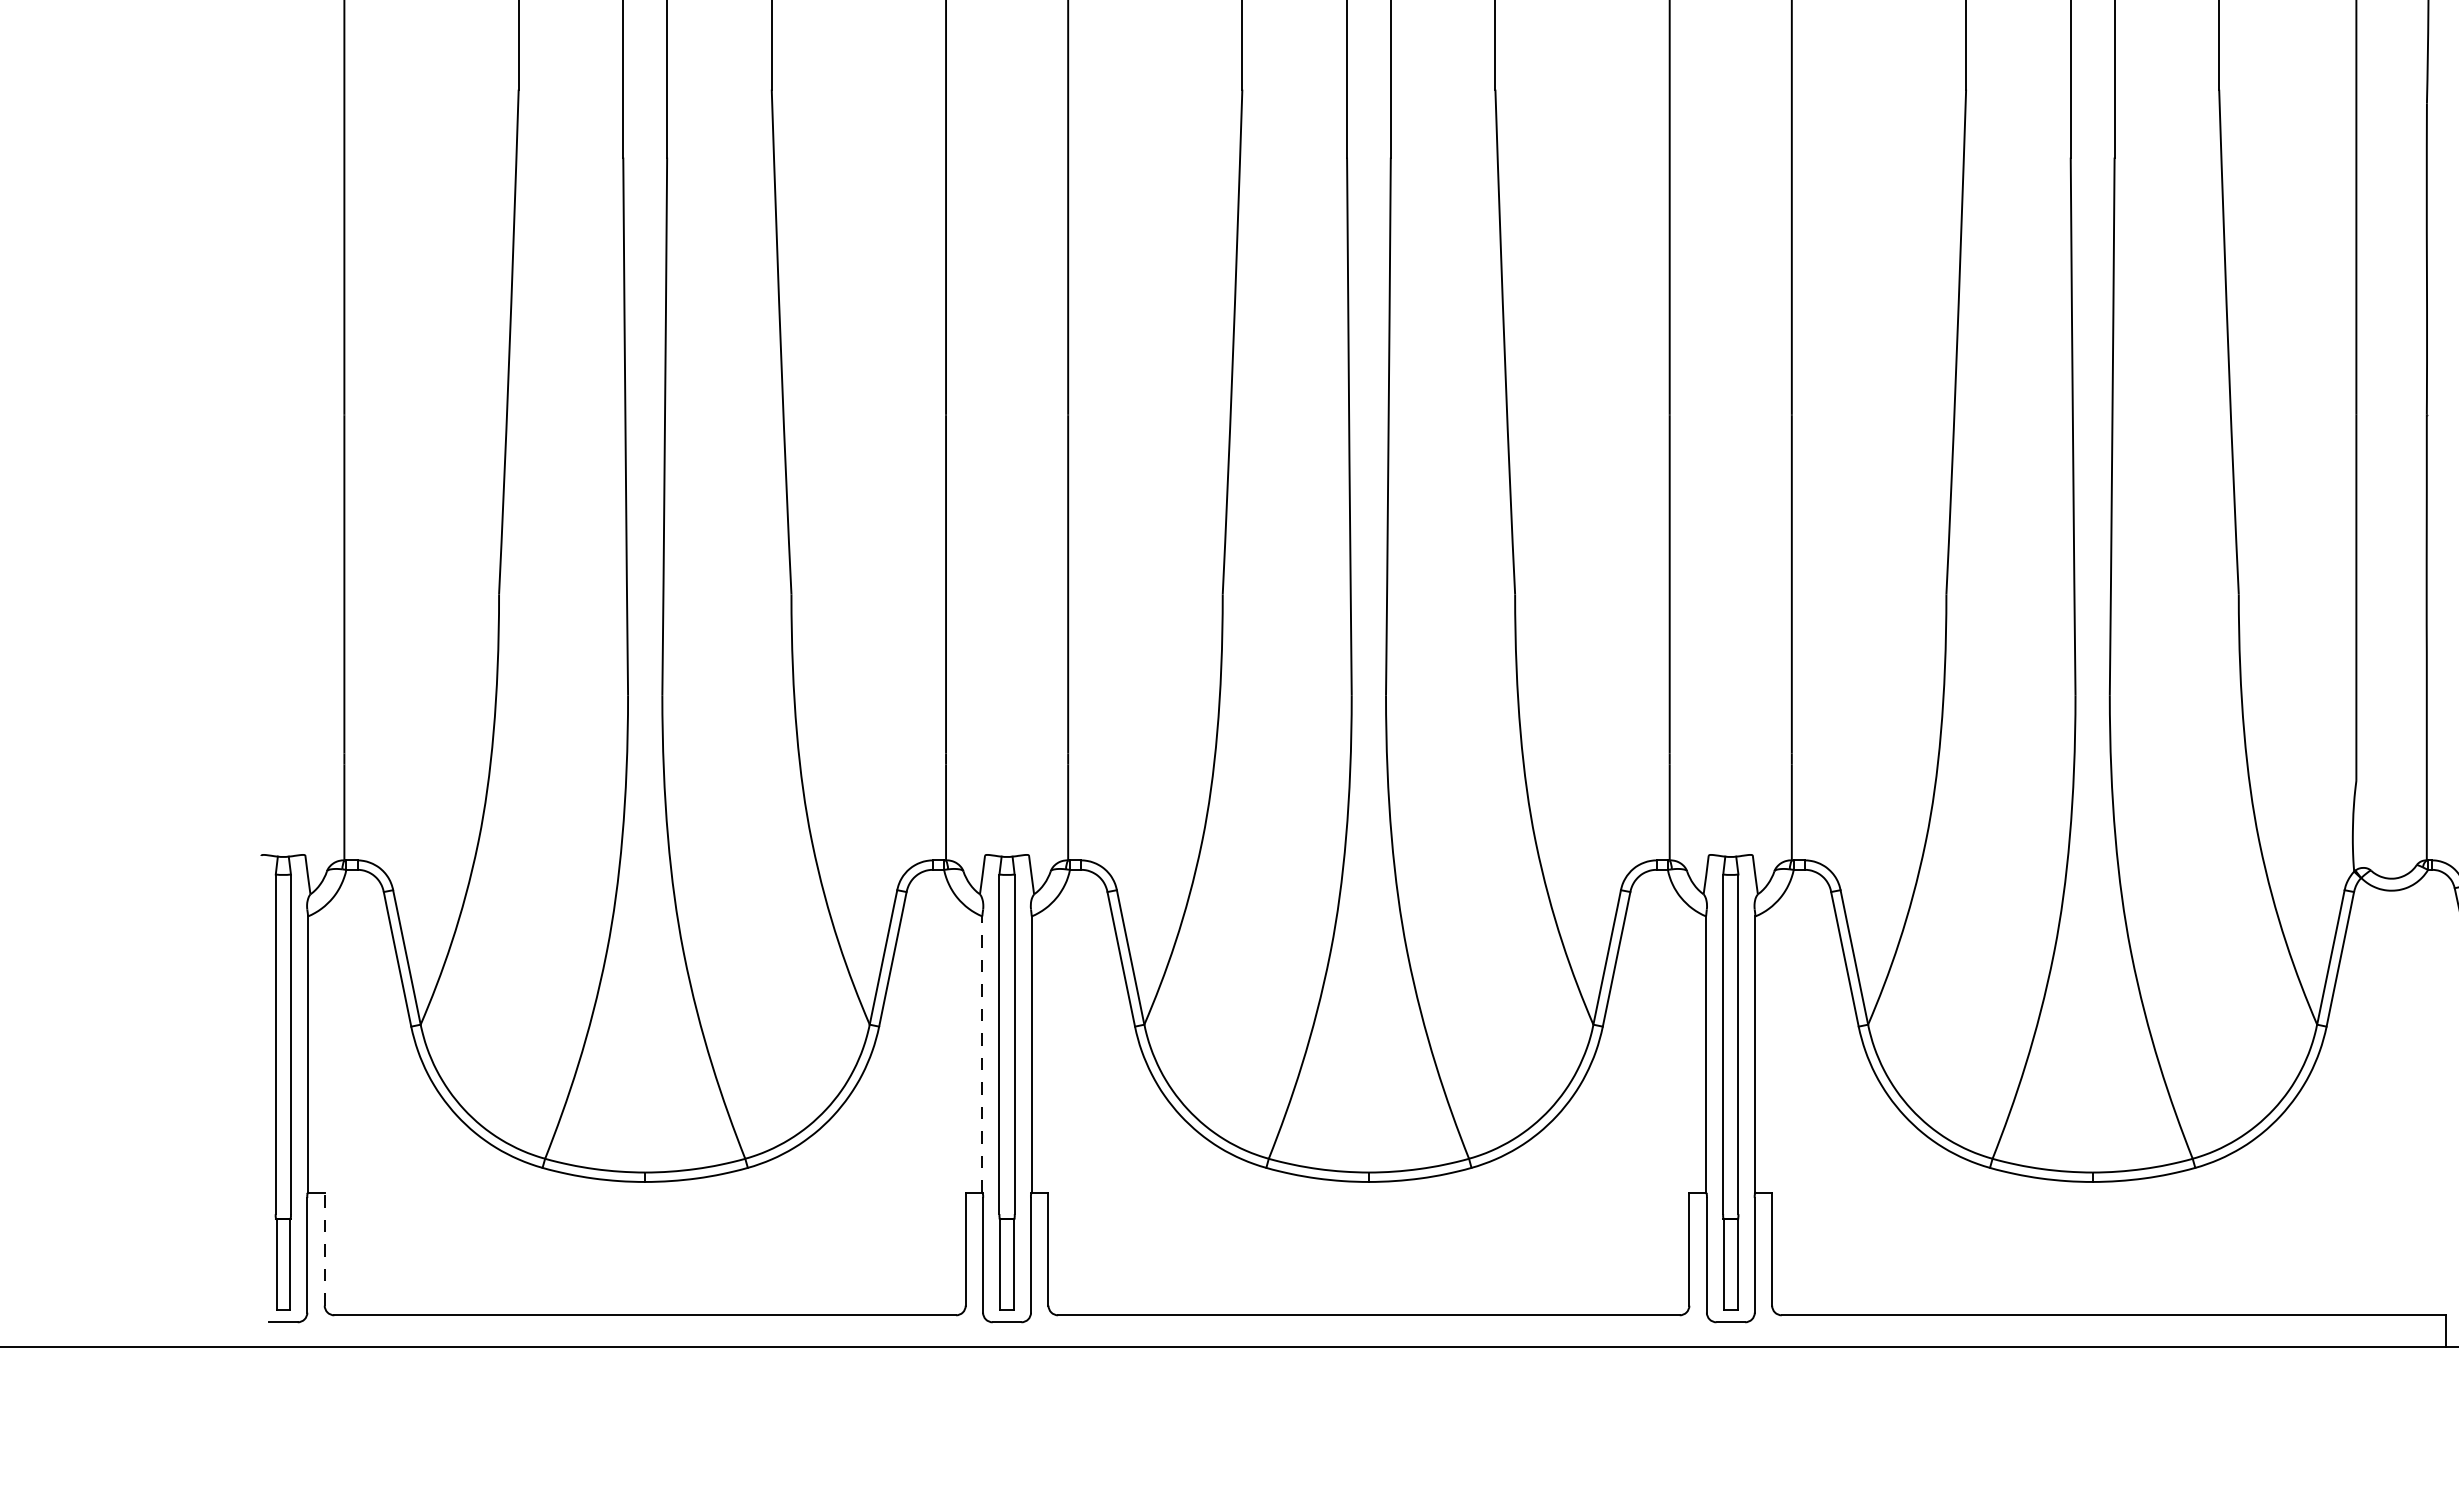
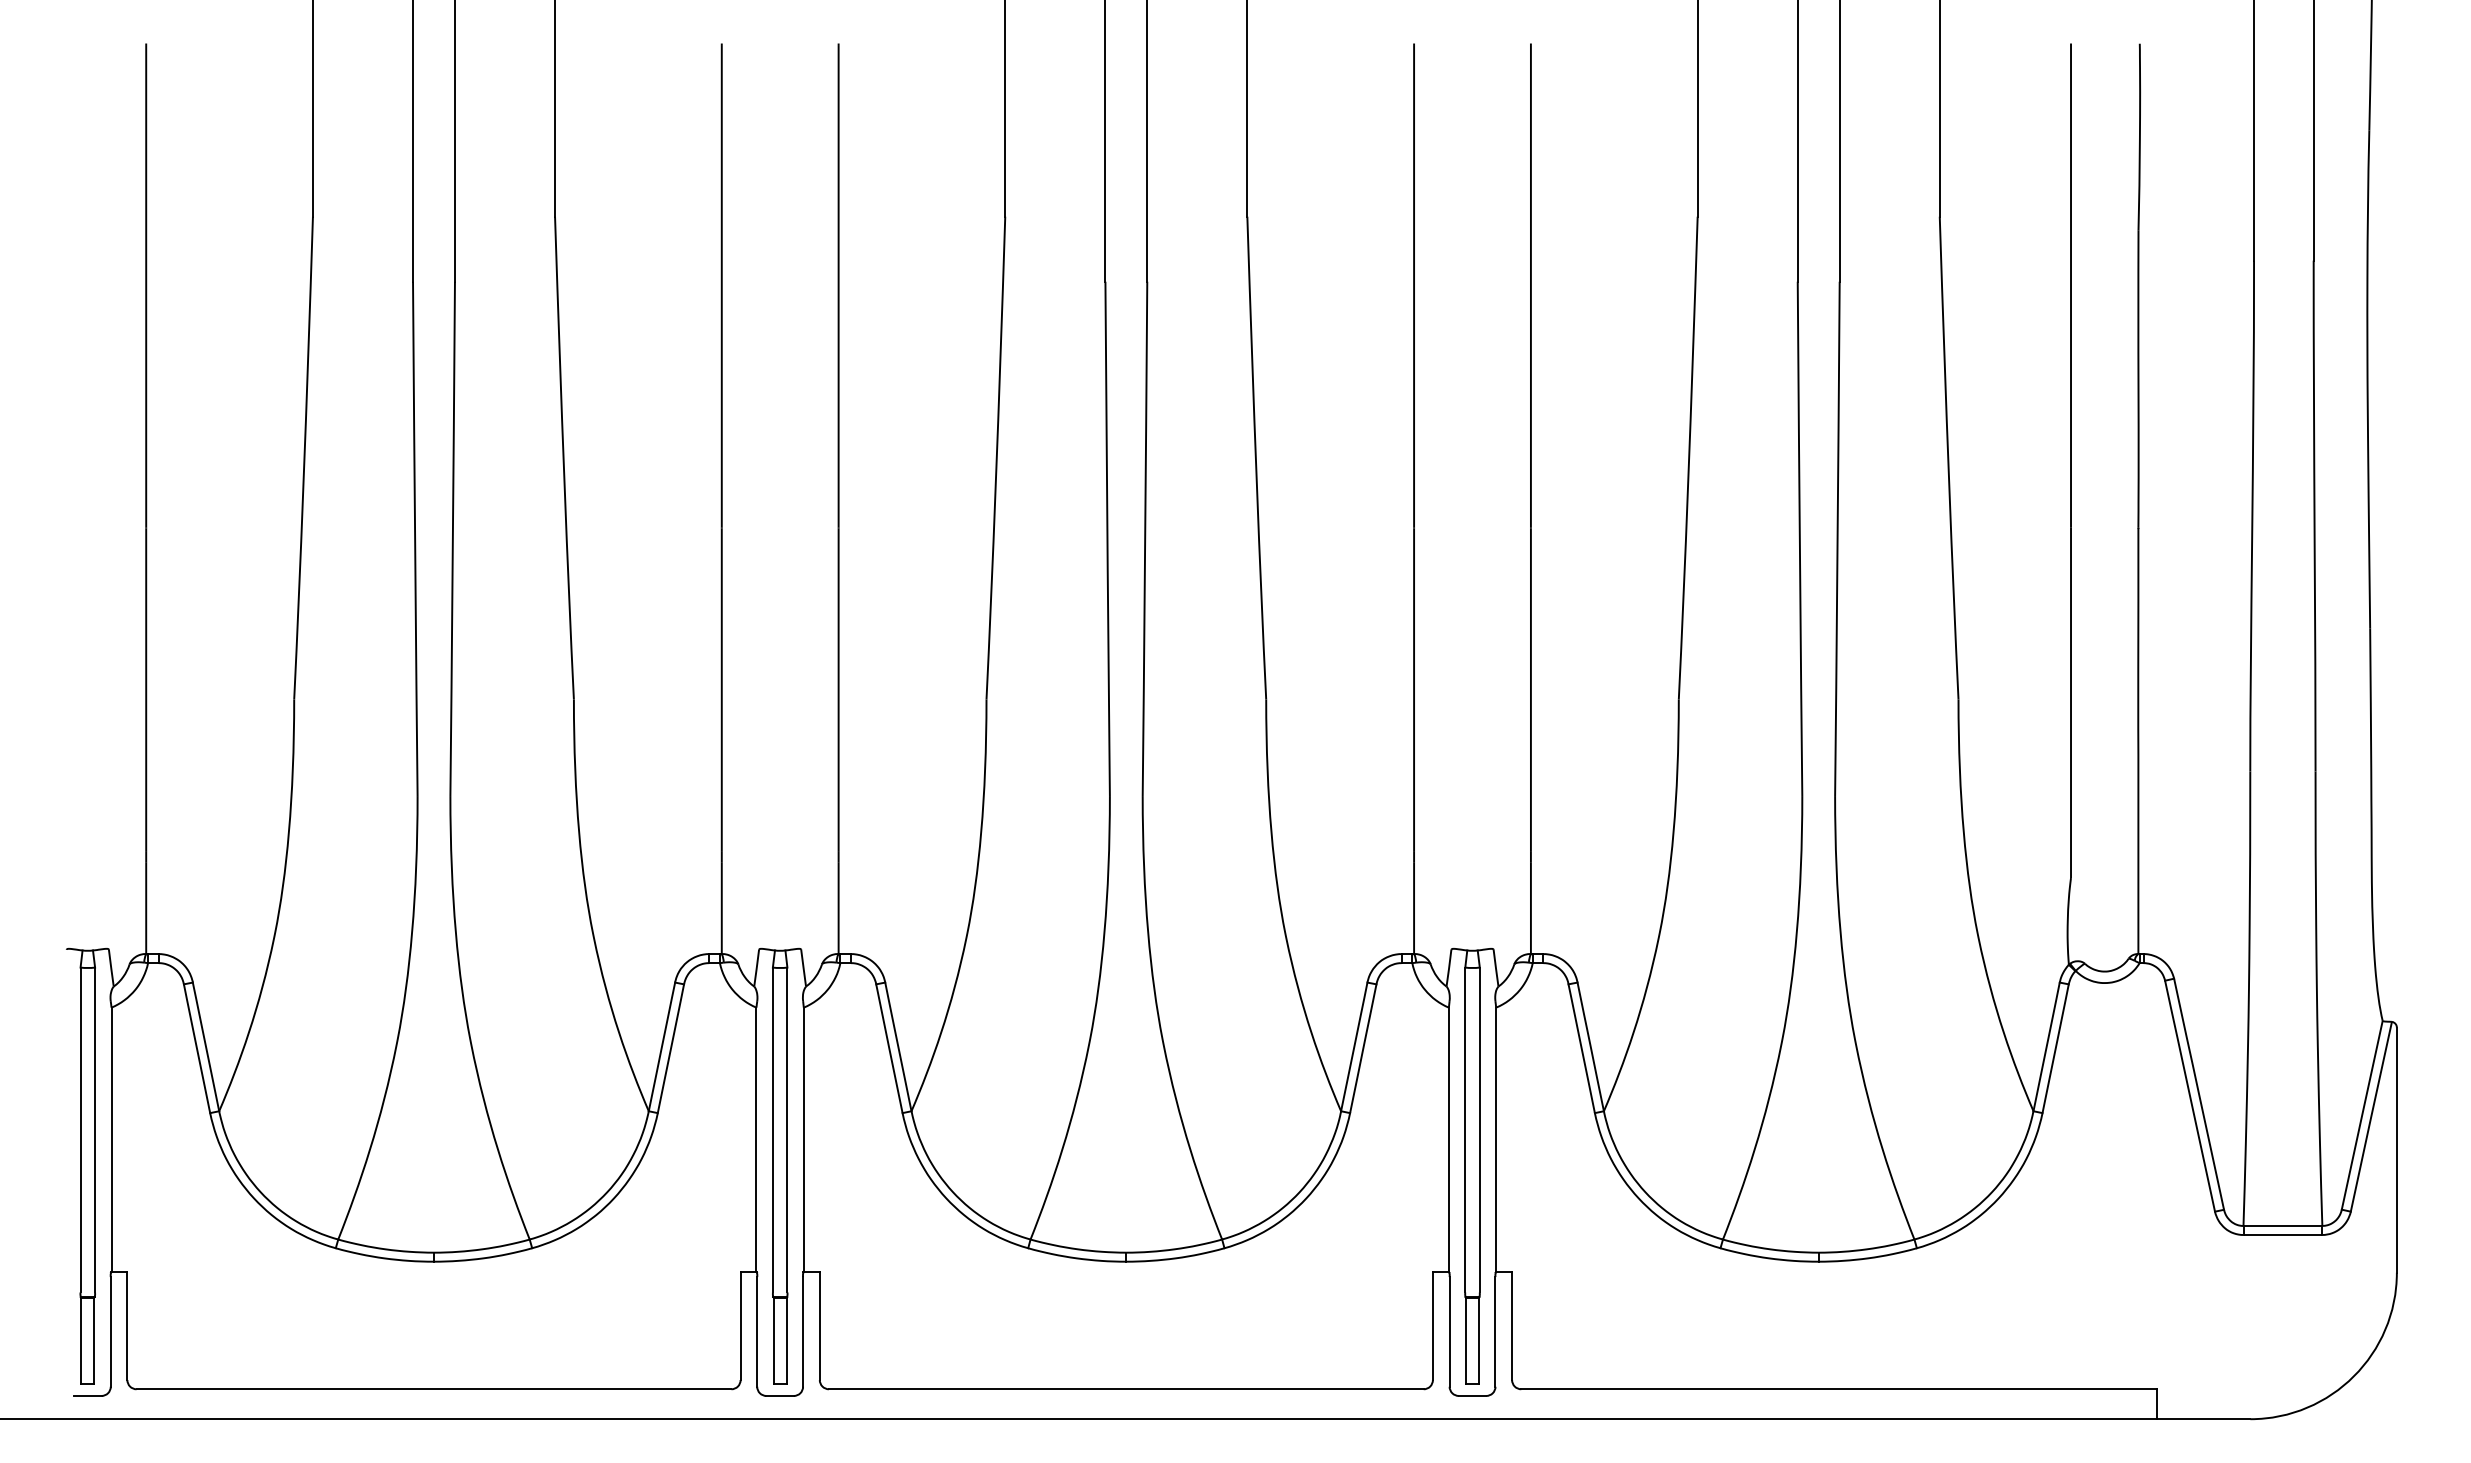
line: (982, 1054) -> (756, 1139), dashed -> solid
line: (324, 1249) -> (127, 1326), dashed -> solid

